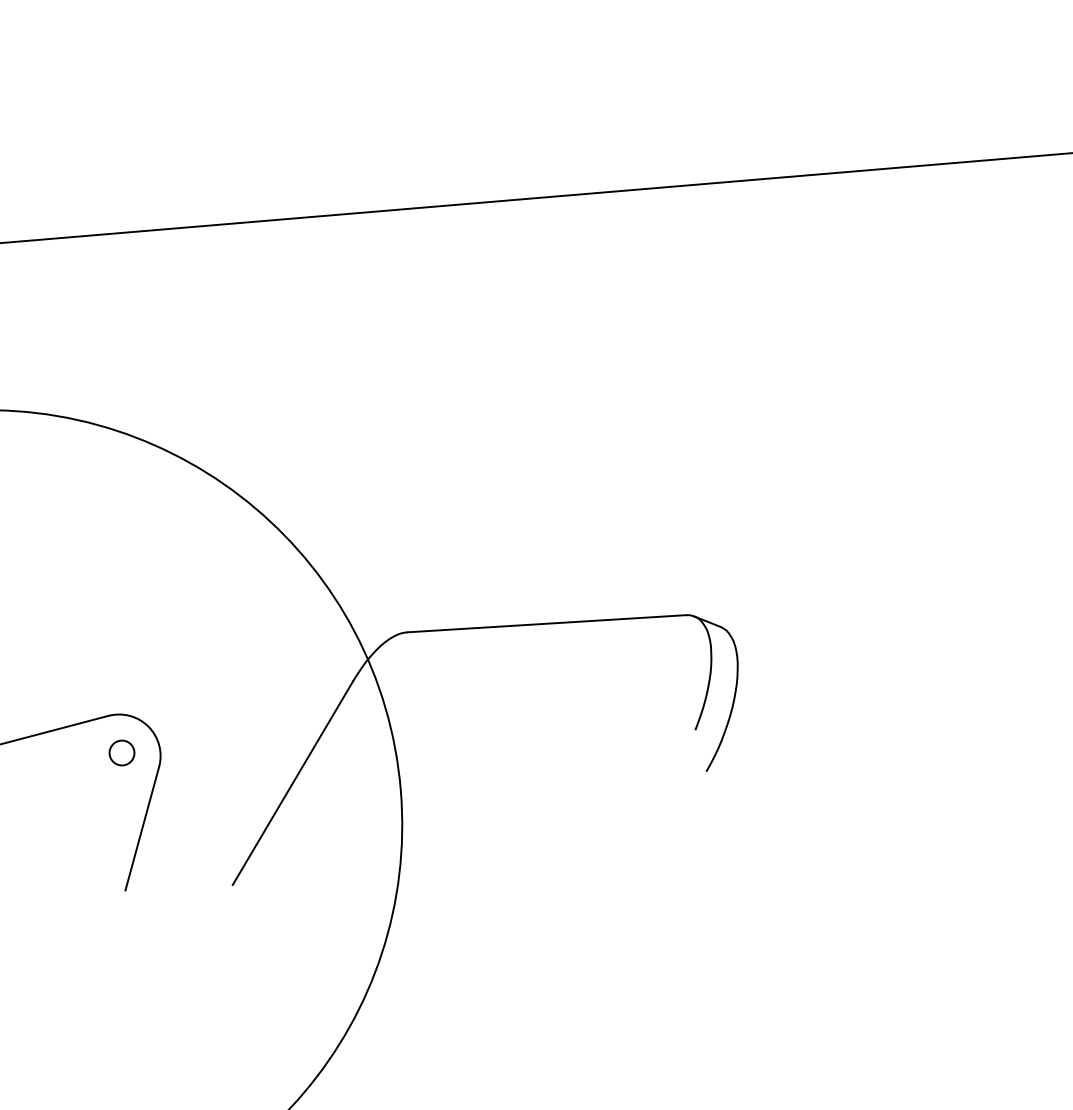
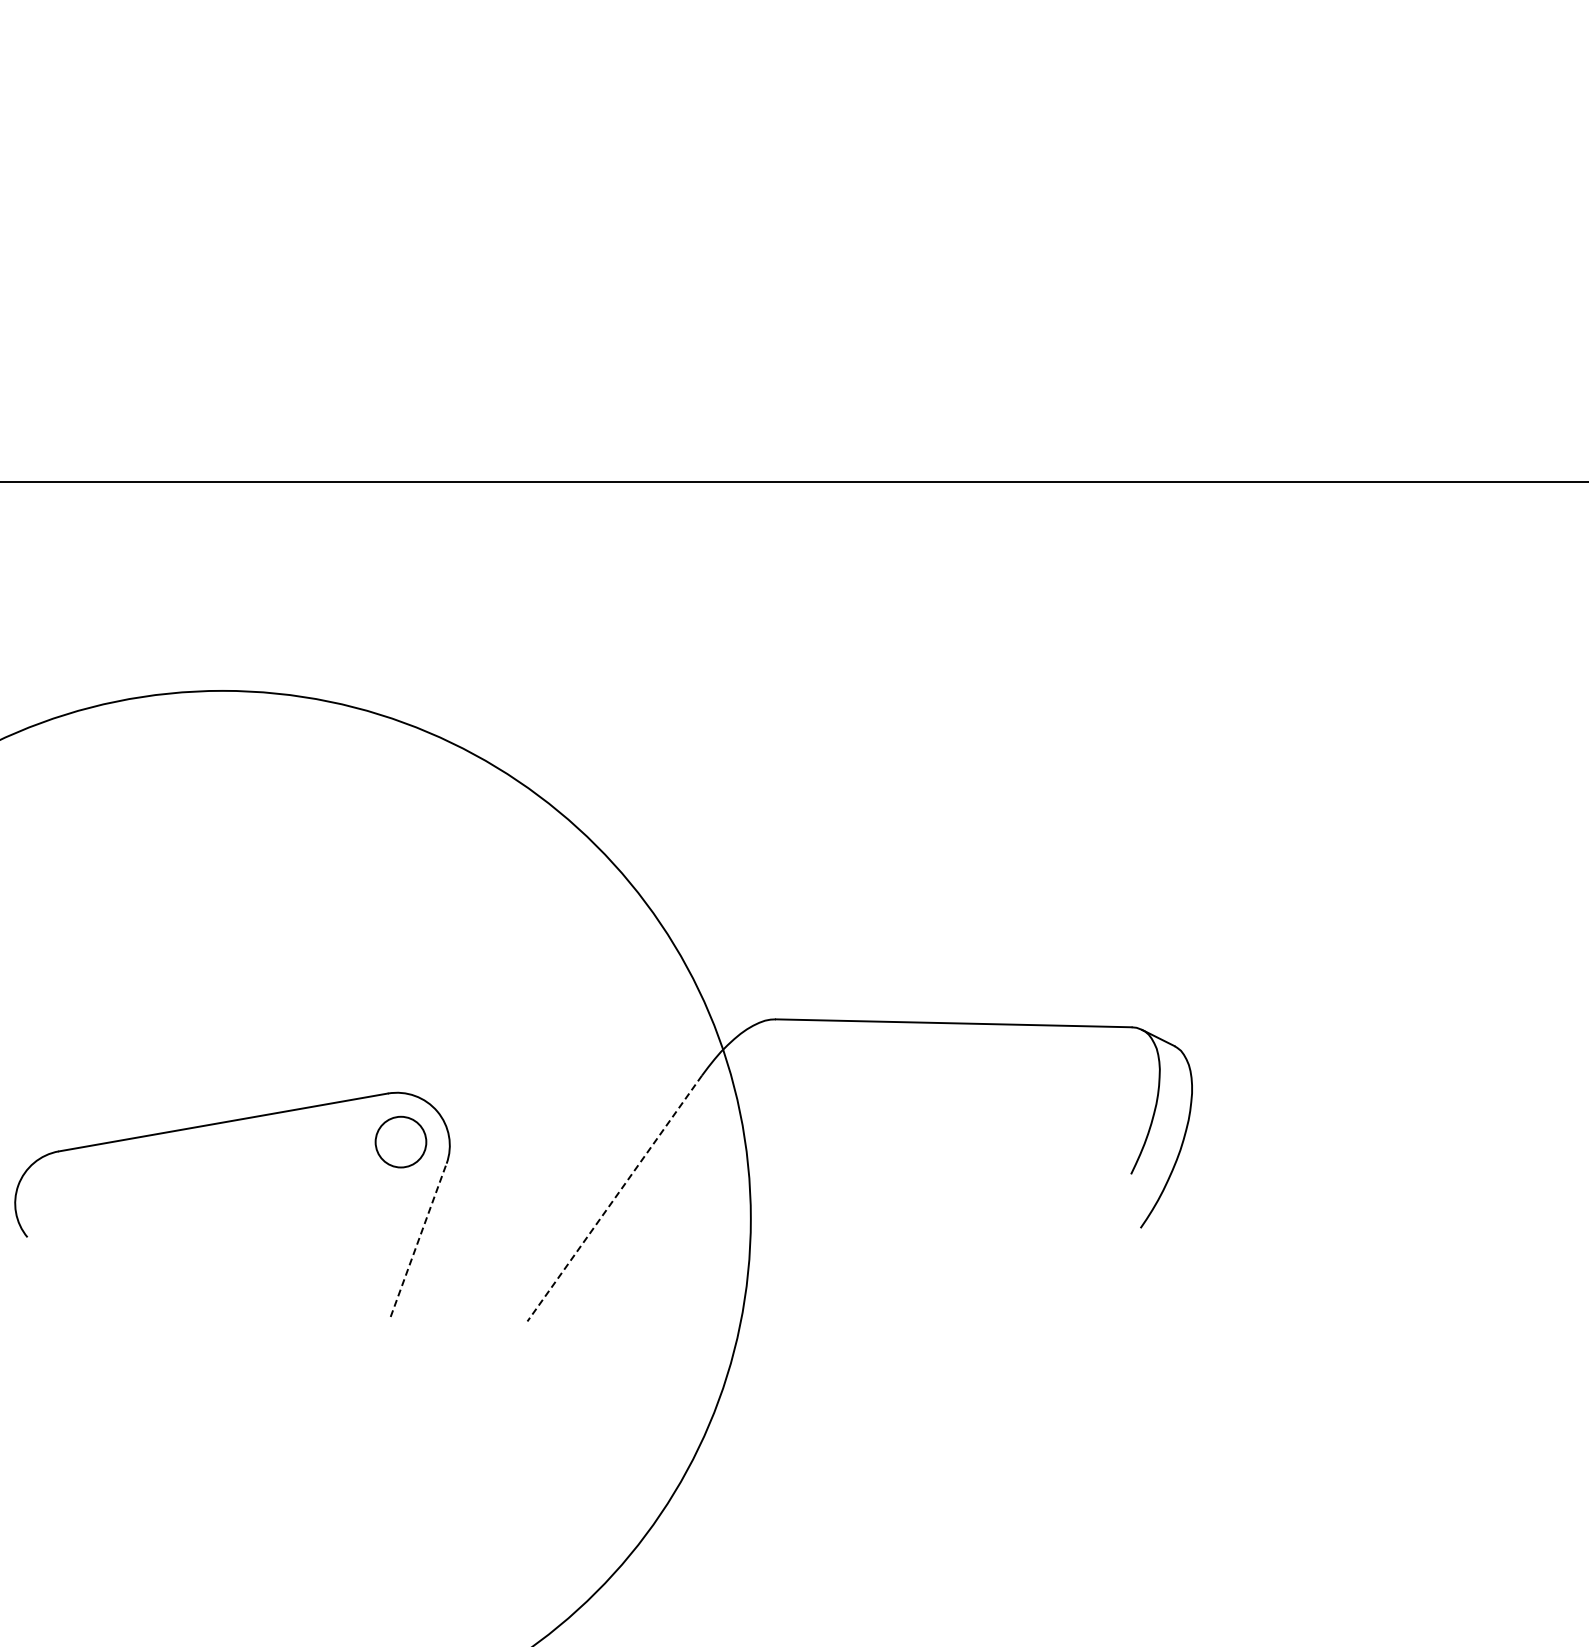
circle: (121, 752) -> (400, 1141), size x1.6
line: (292, 783) -> (614, 1198), solid -> dashed
line: (142, 828) -> (418, 1240), solid -> dashed

